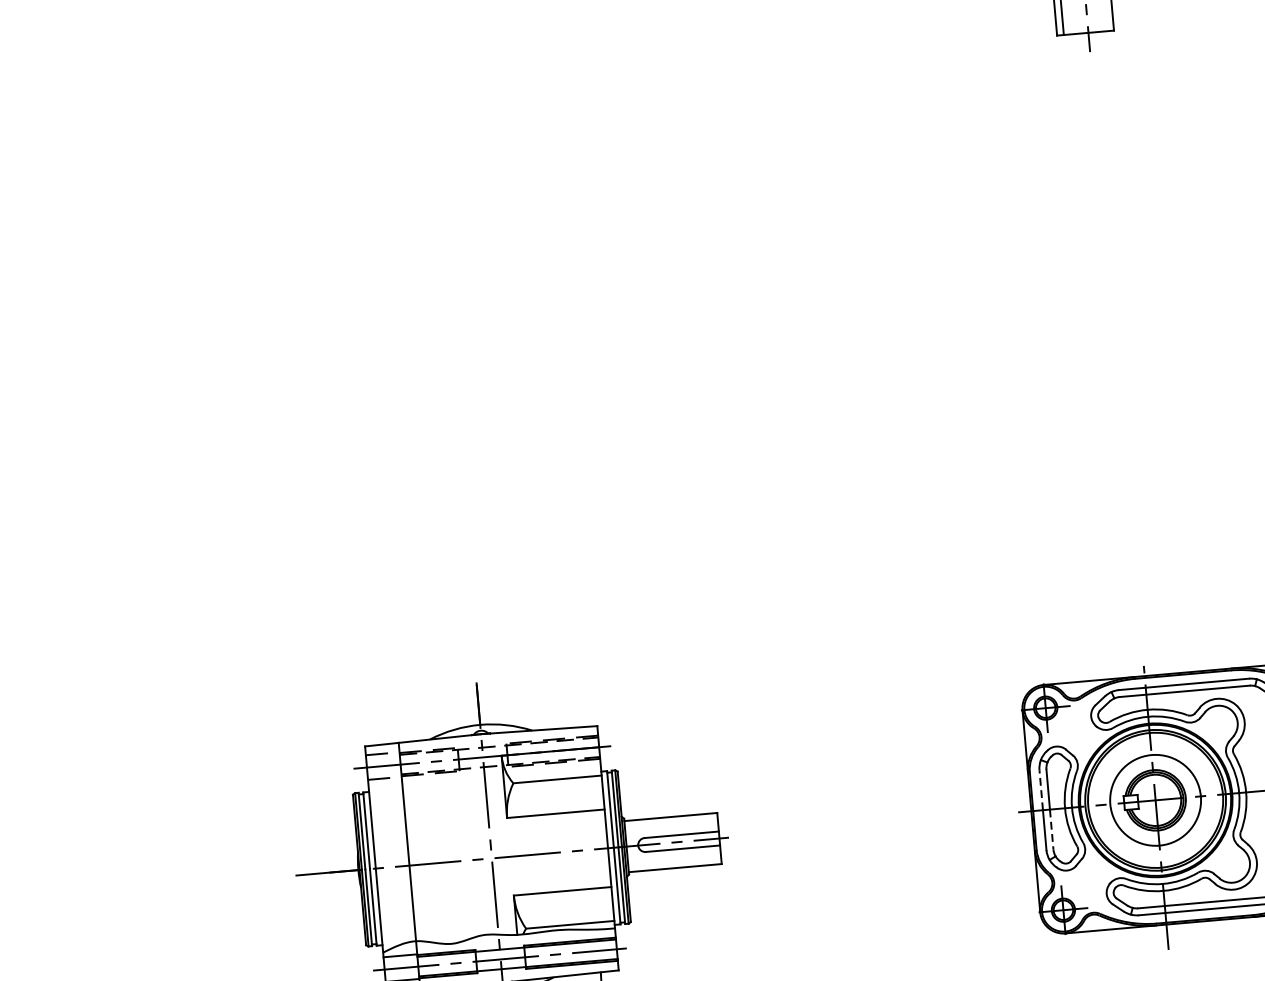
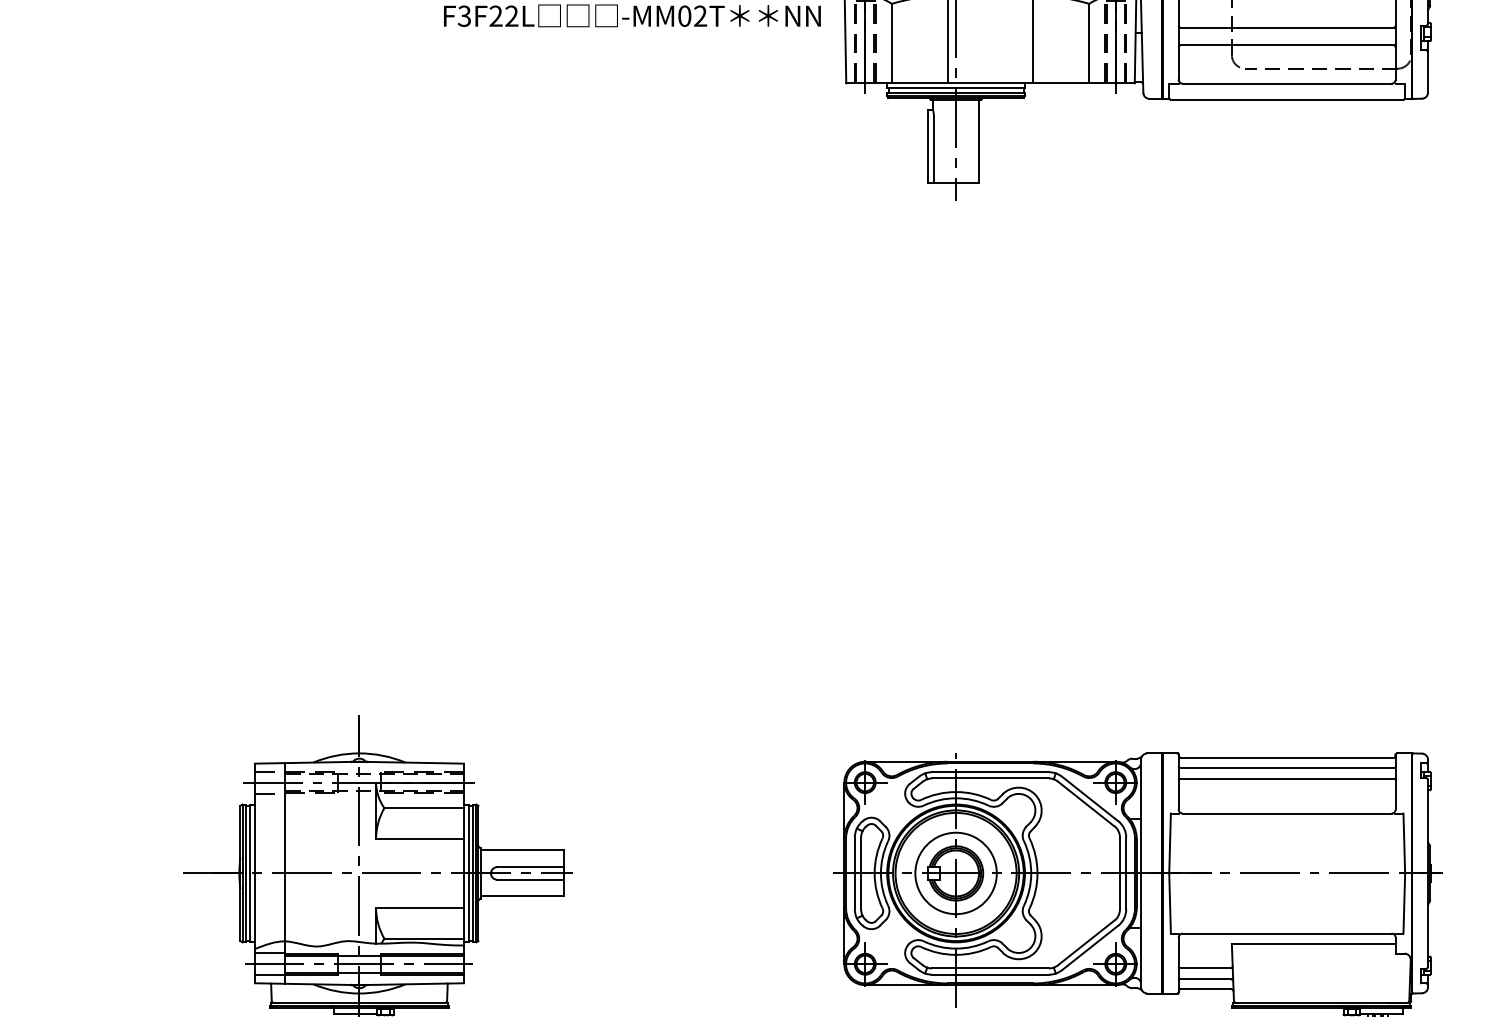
line: (1040, 790) -> (854, 855), dashed -> solid
line: (1052, 829) -> (861, 891), dashed -> solid

